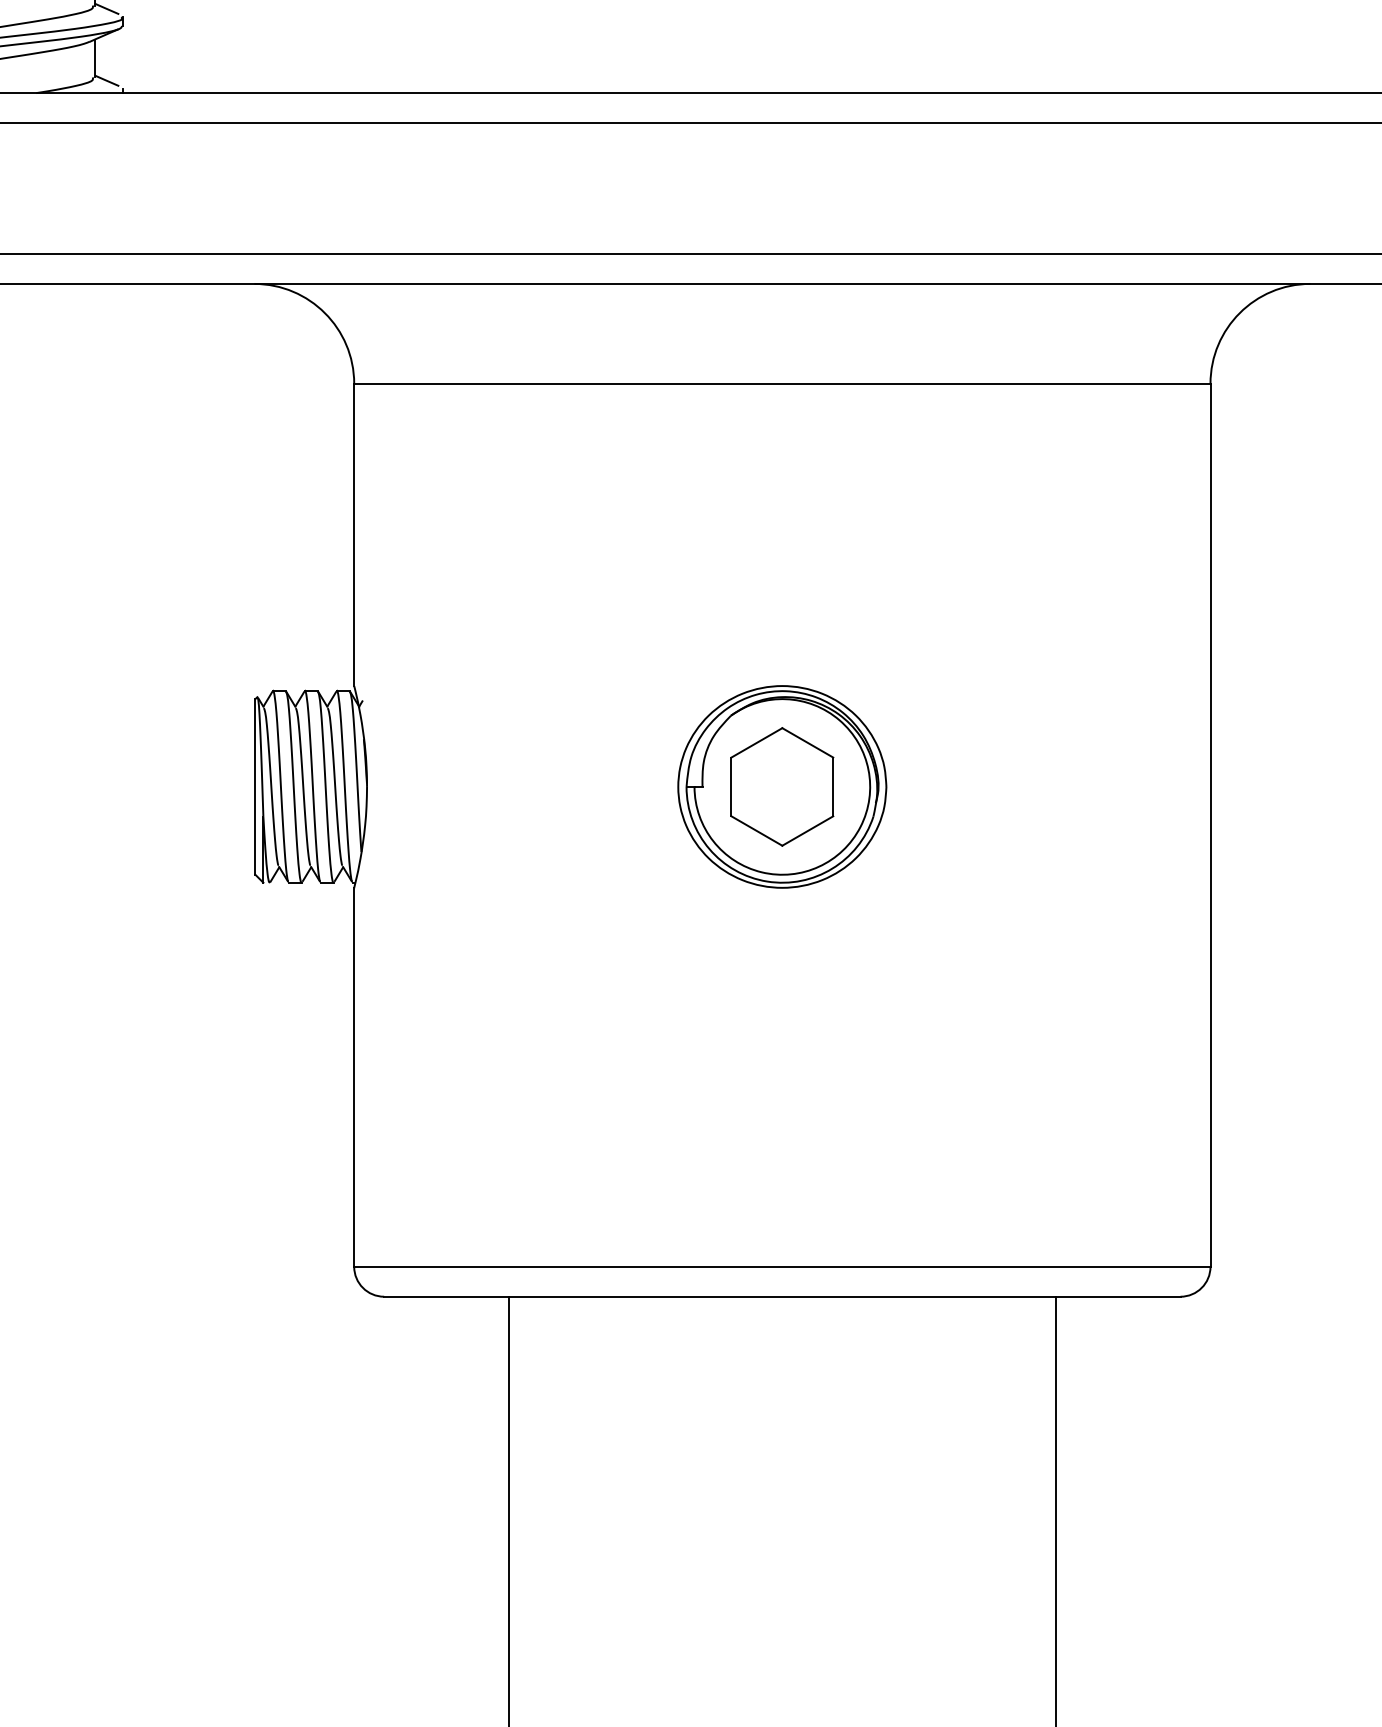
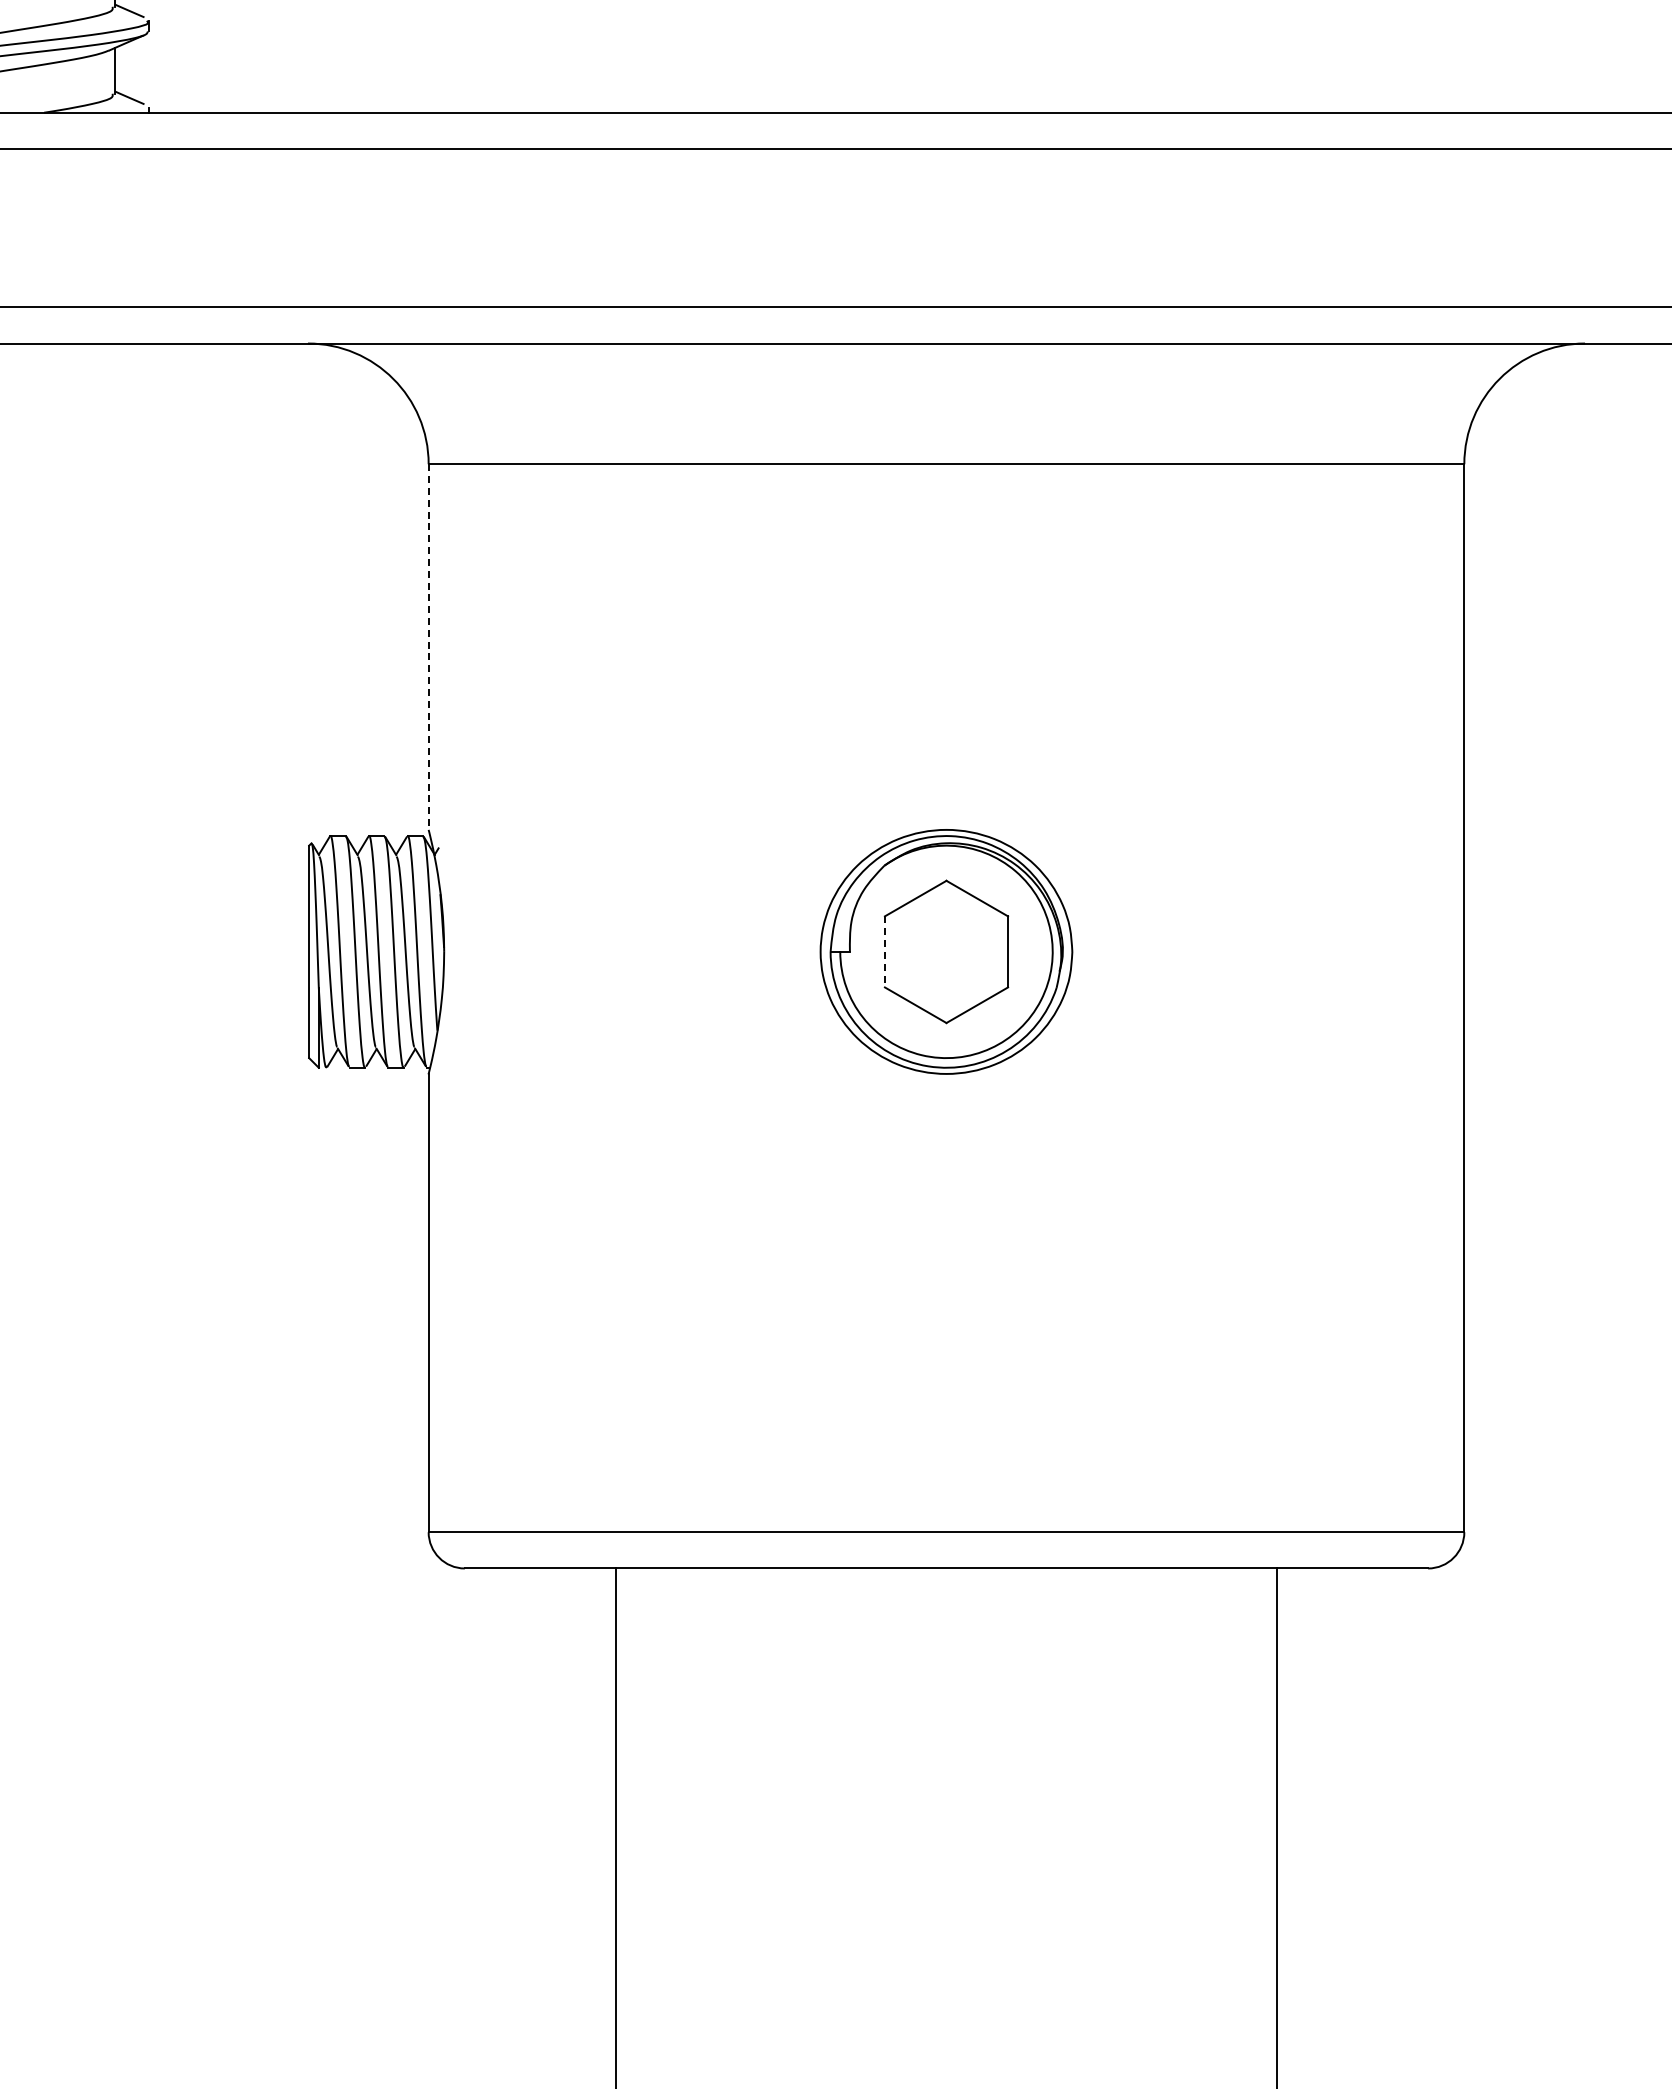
line: (354, 535) -> (428, 647), solid -> dashed
line: (731, 786) -> (884, 951), solid -> dashed

